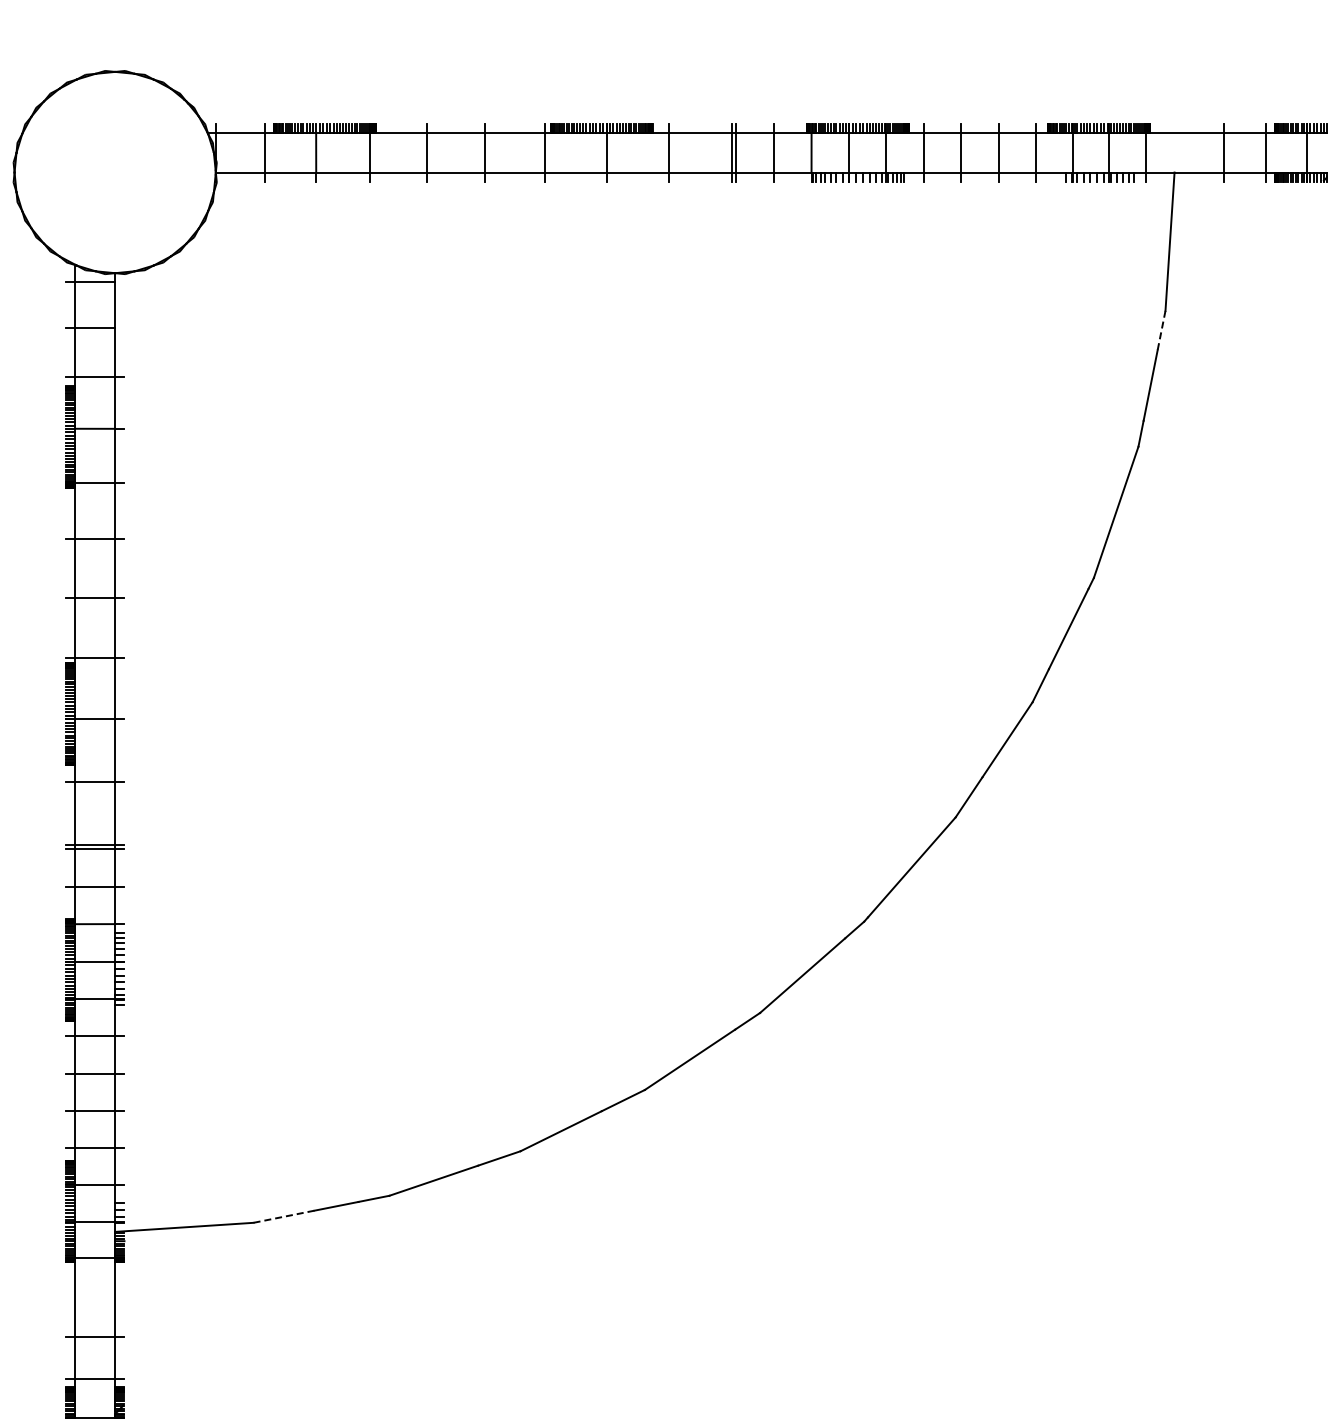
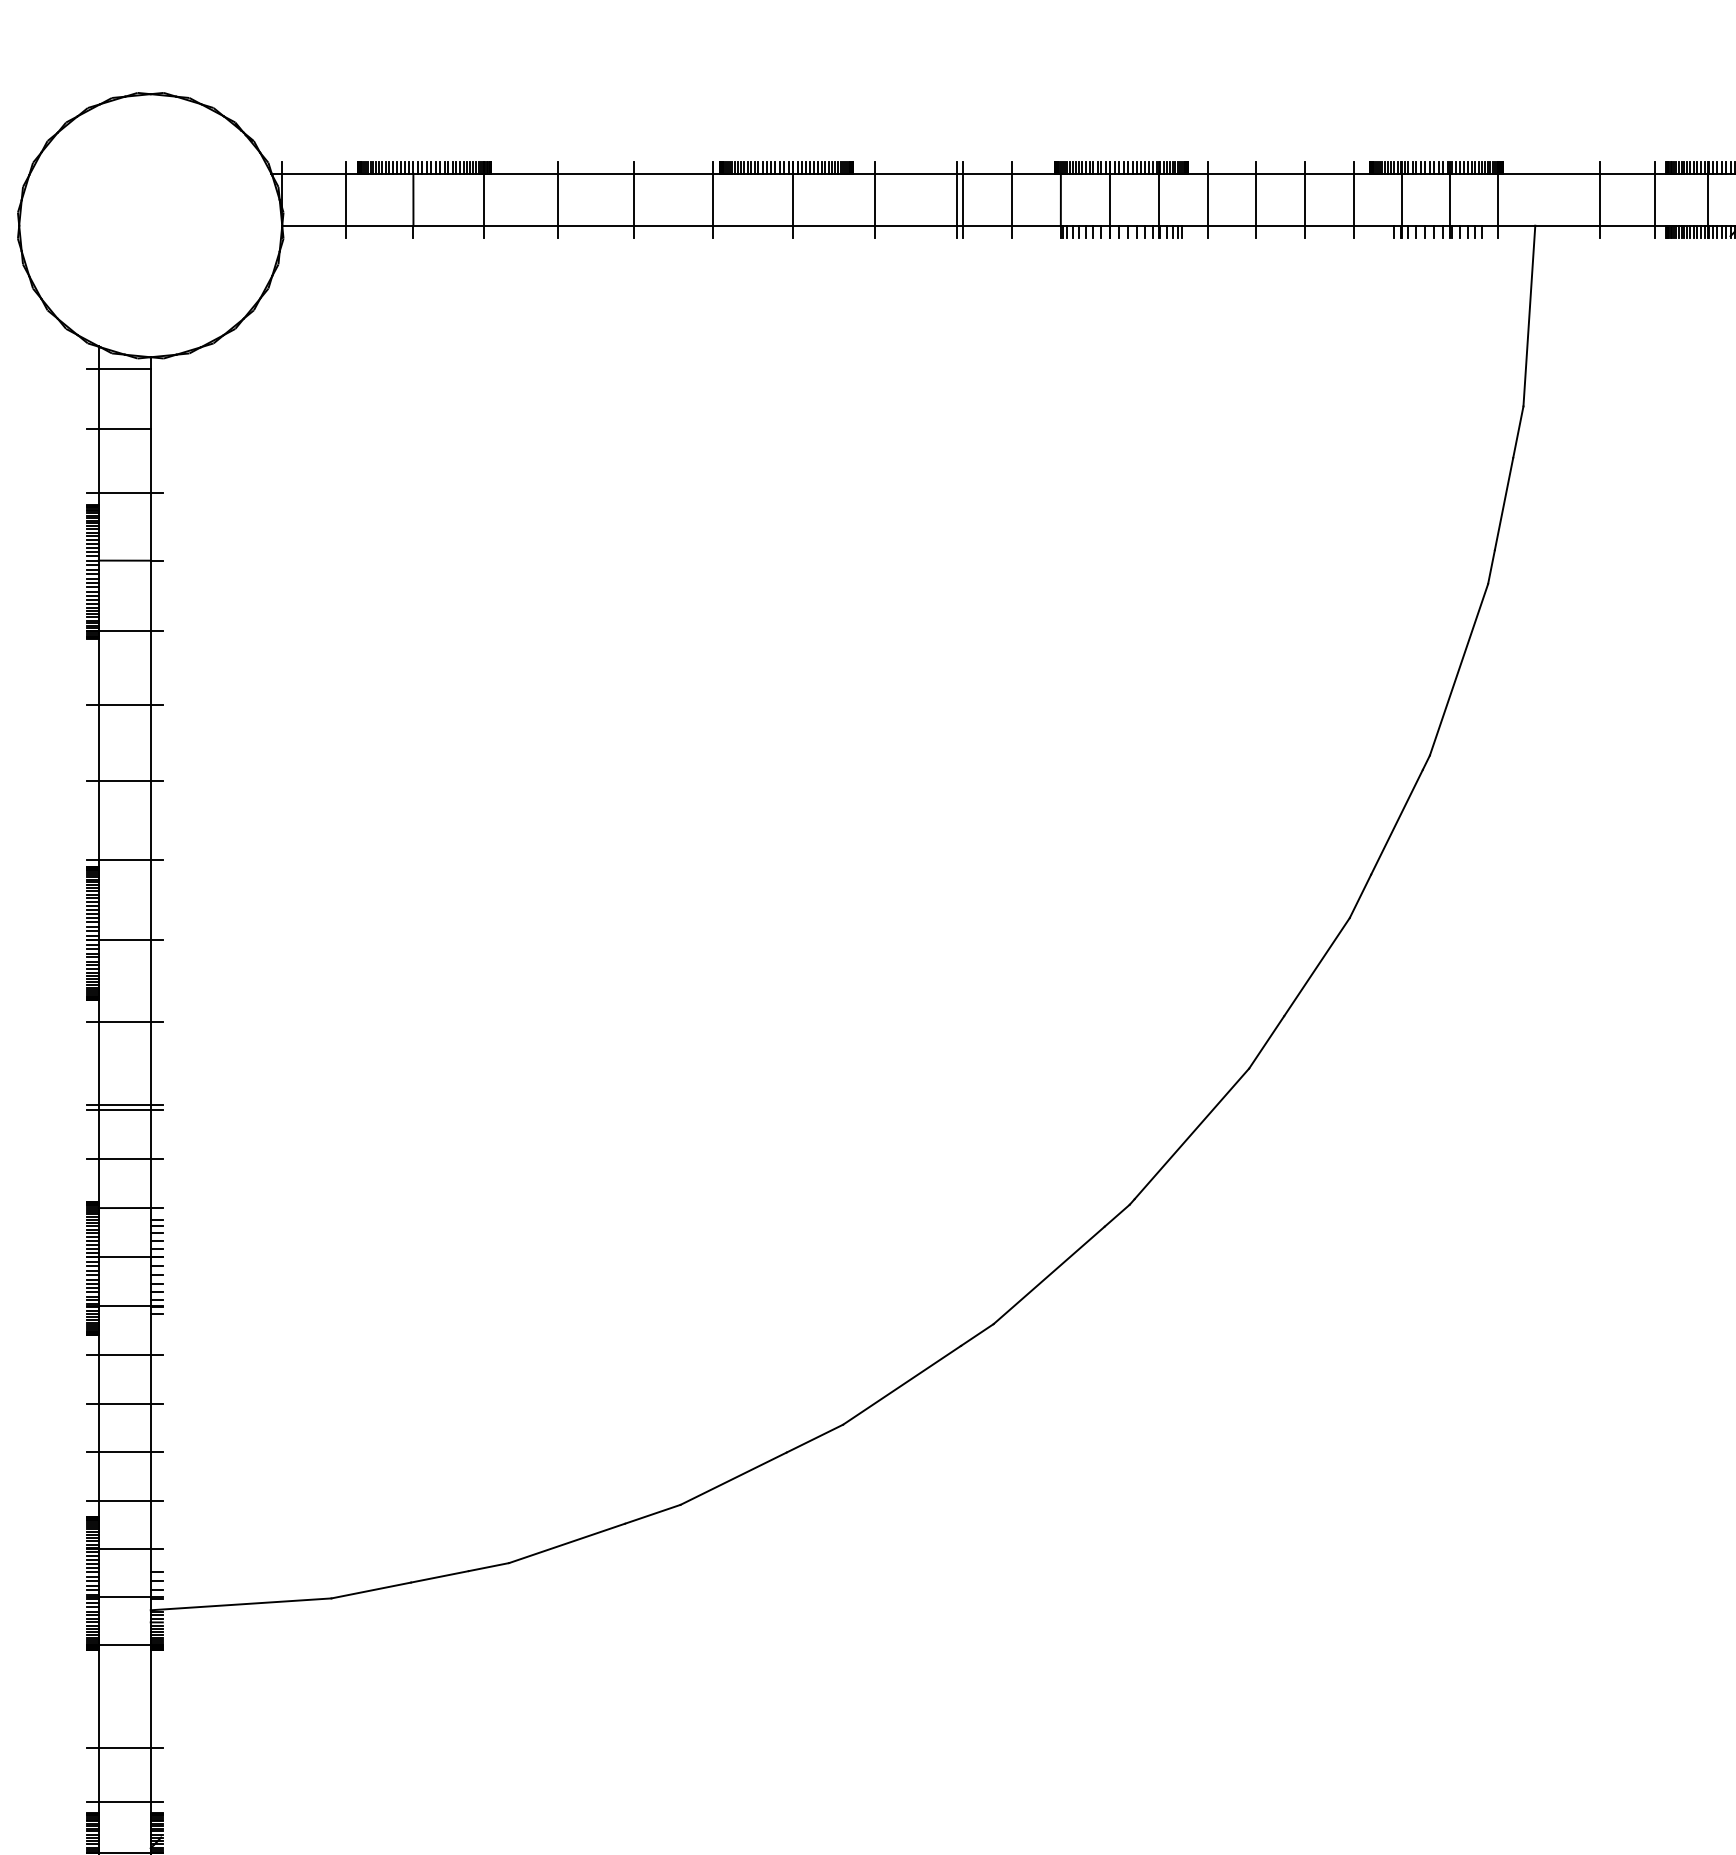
line: (1161, 331) -> (1518, 433), dashed -> solid
line: (283, 1216) -> (370, 1590), dashed -> solid

